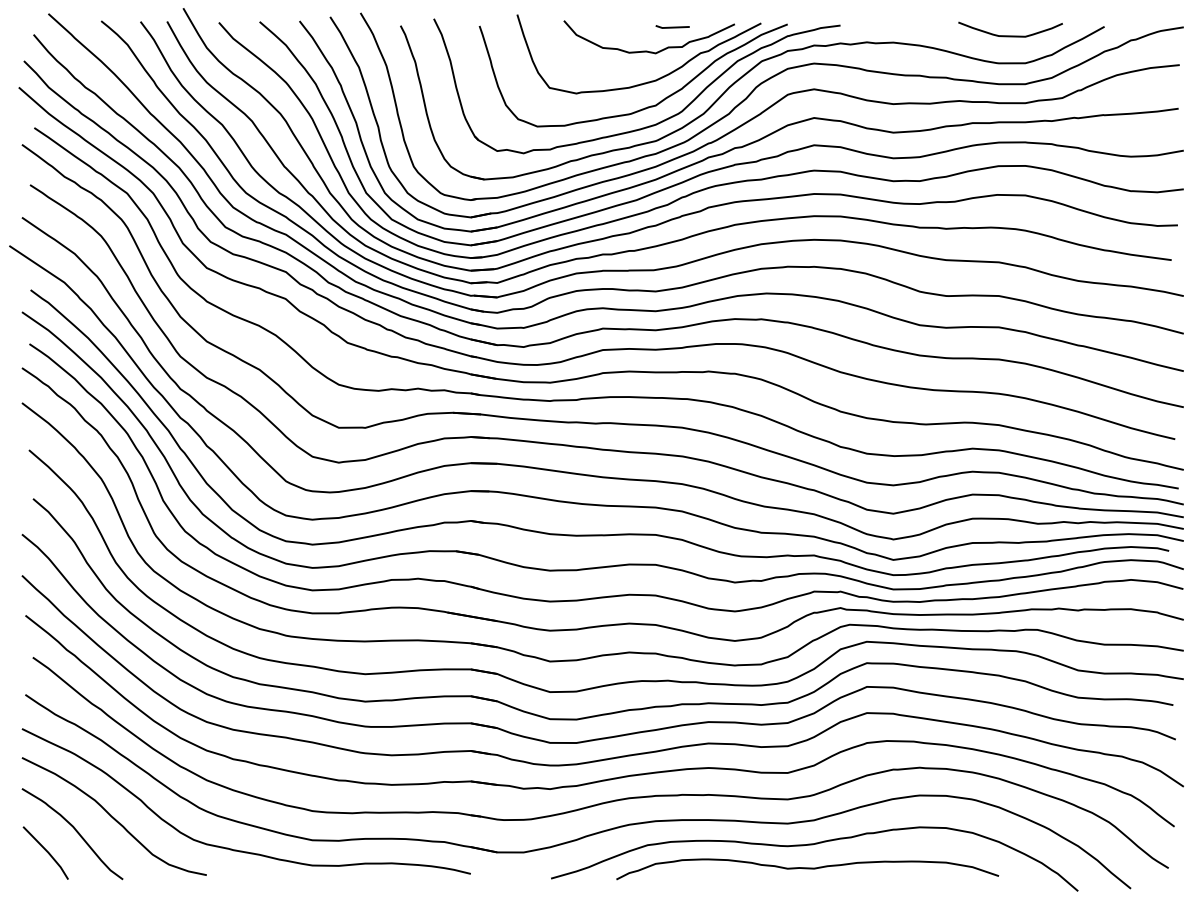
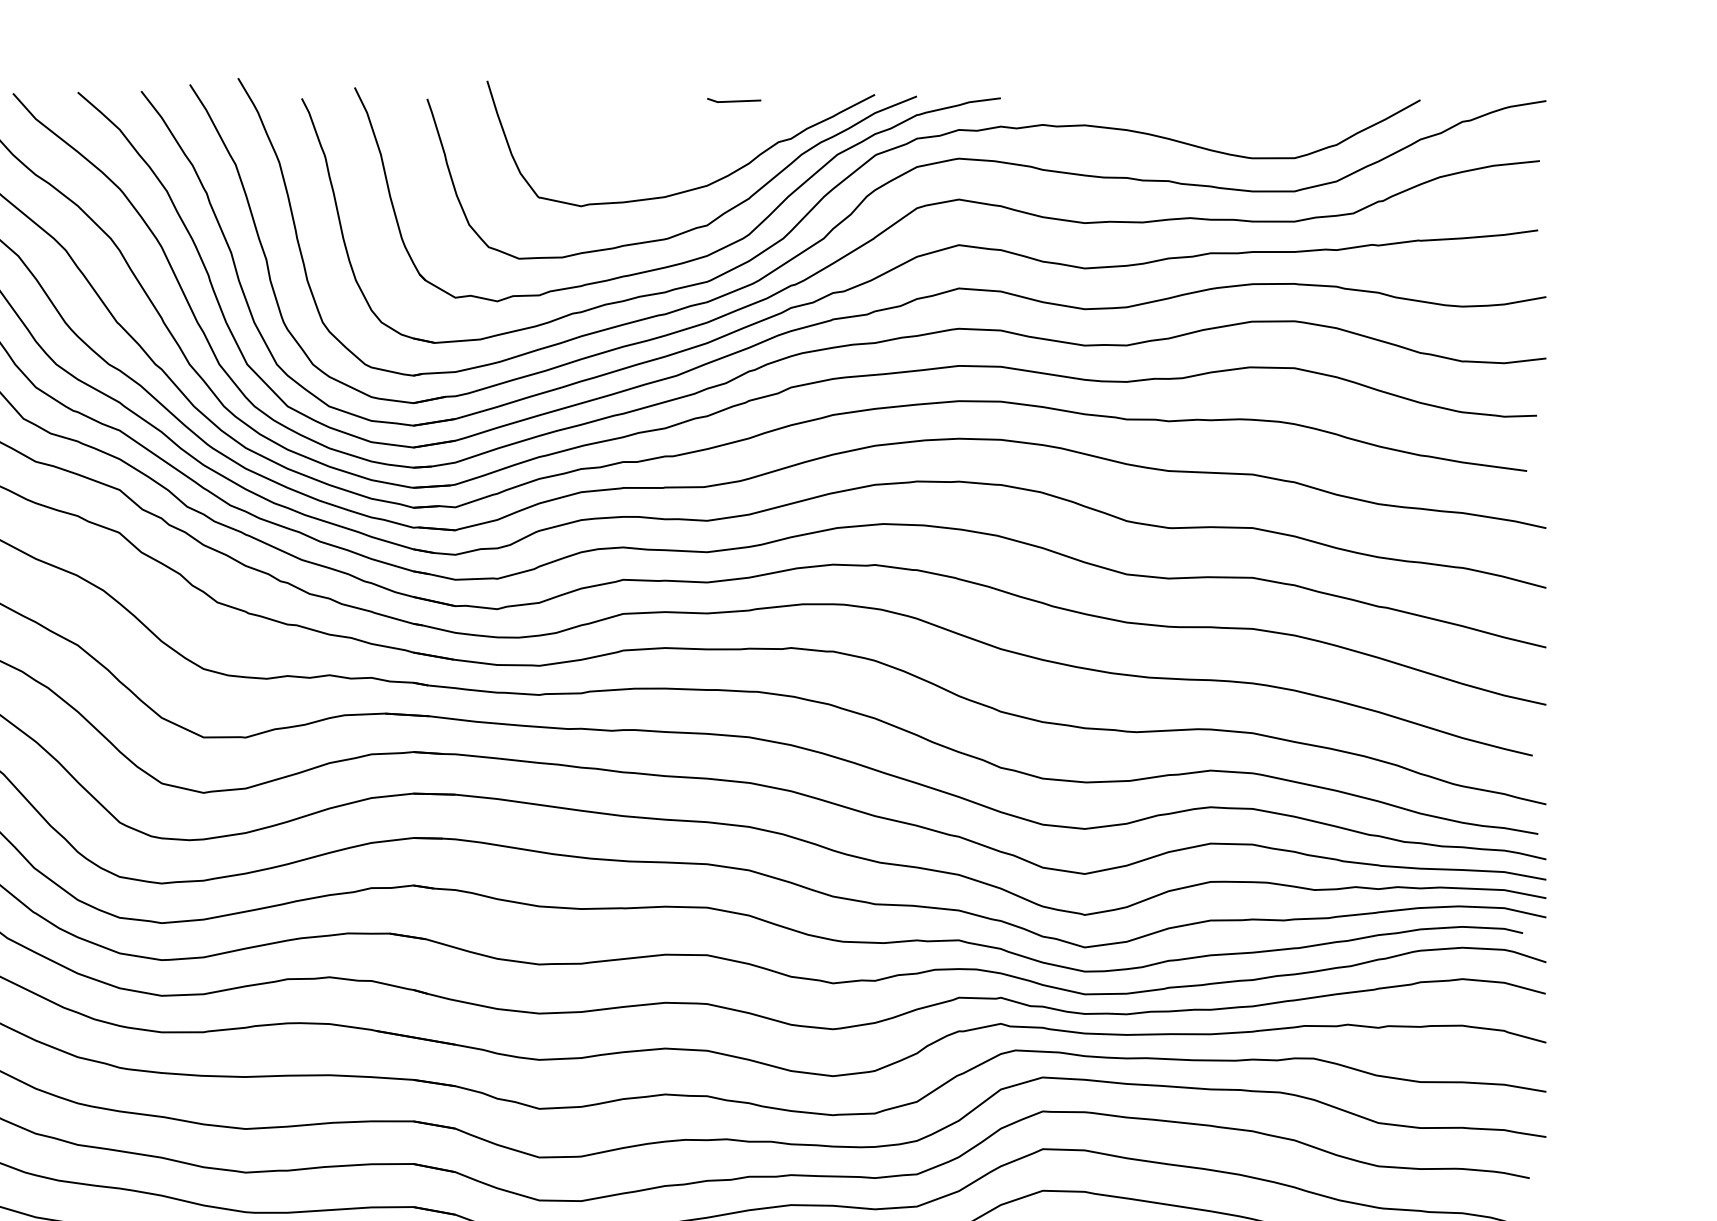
curve: (1010, 35) -> (1270, 114), removed
curve: (647, 50) -> (694, 137), removed

